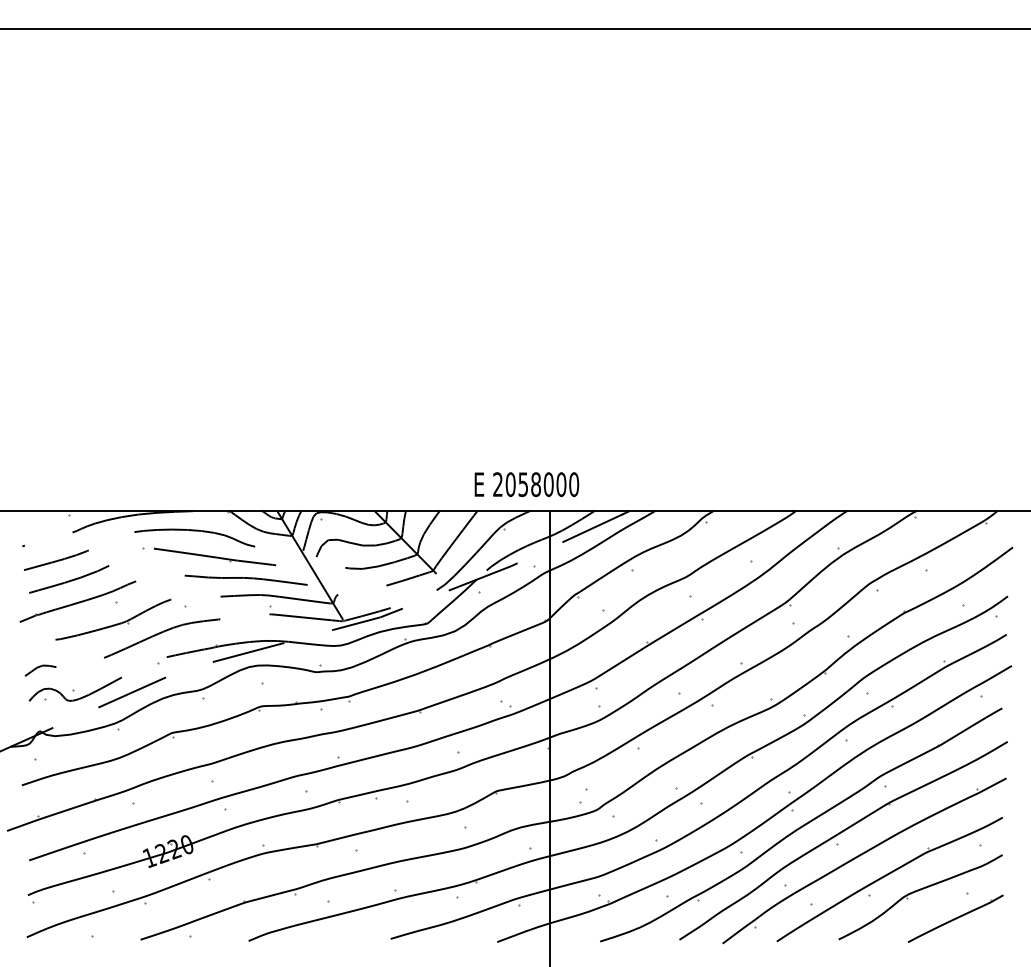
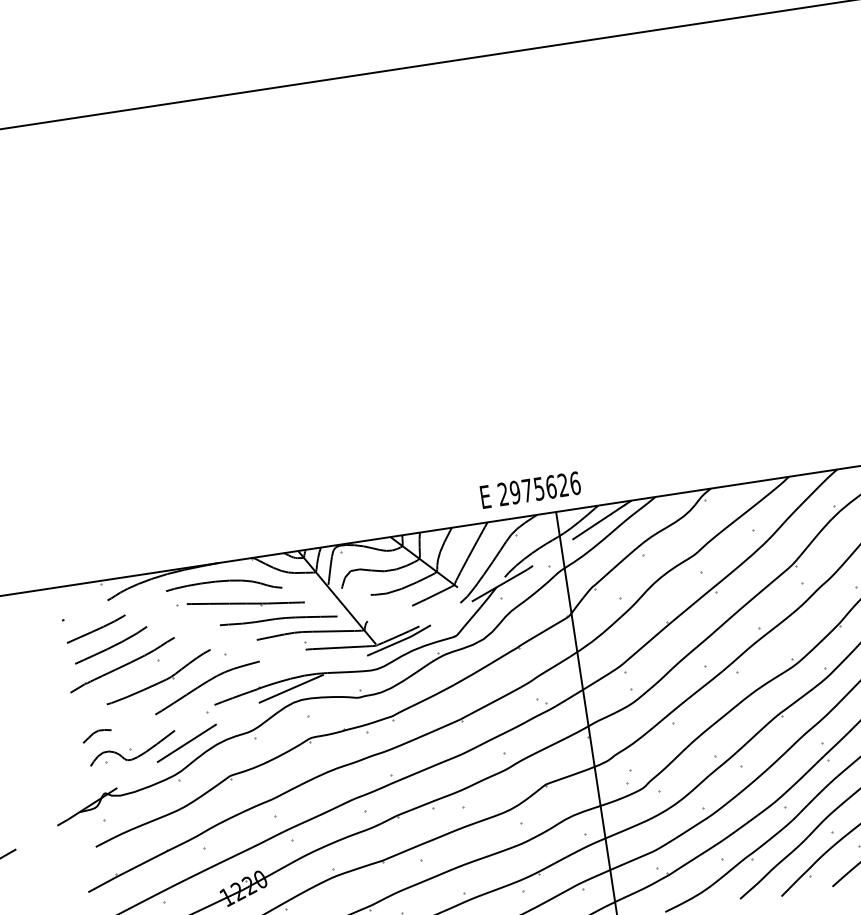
text: (542, 484) -> (545, 487), 2058000 -> 2975626

